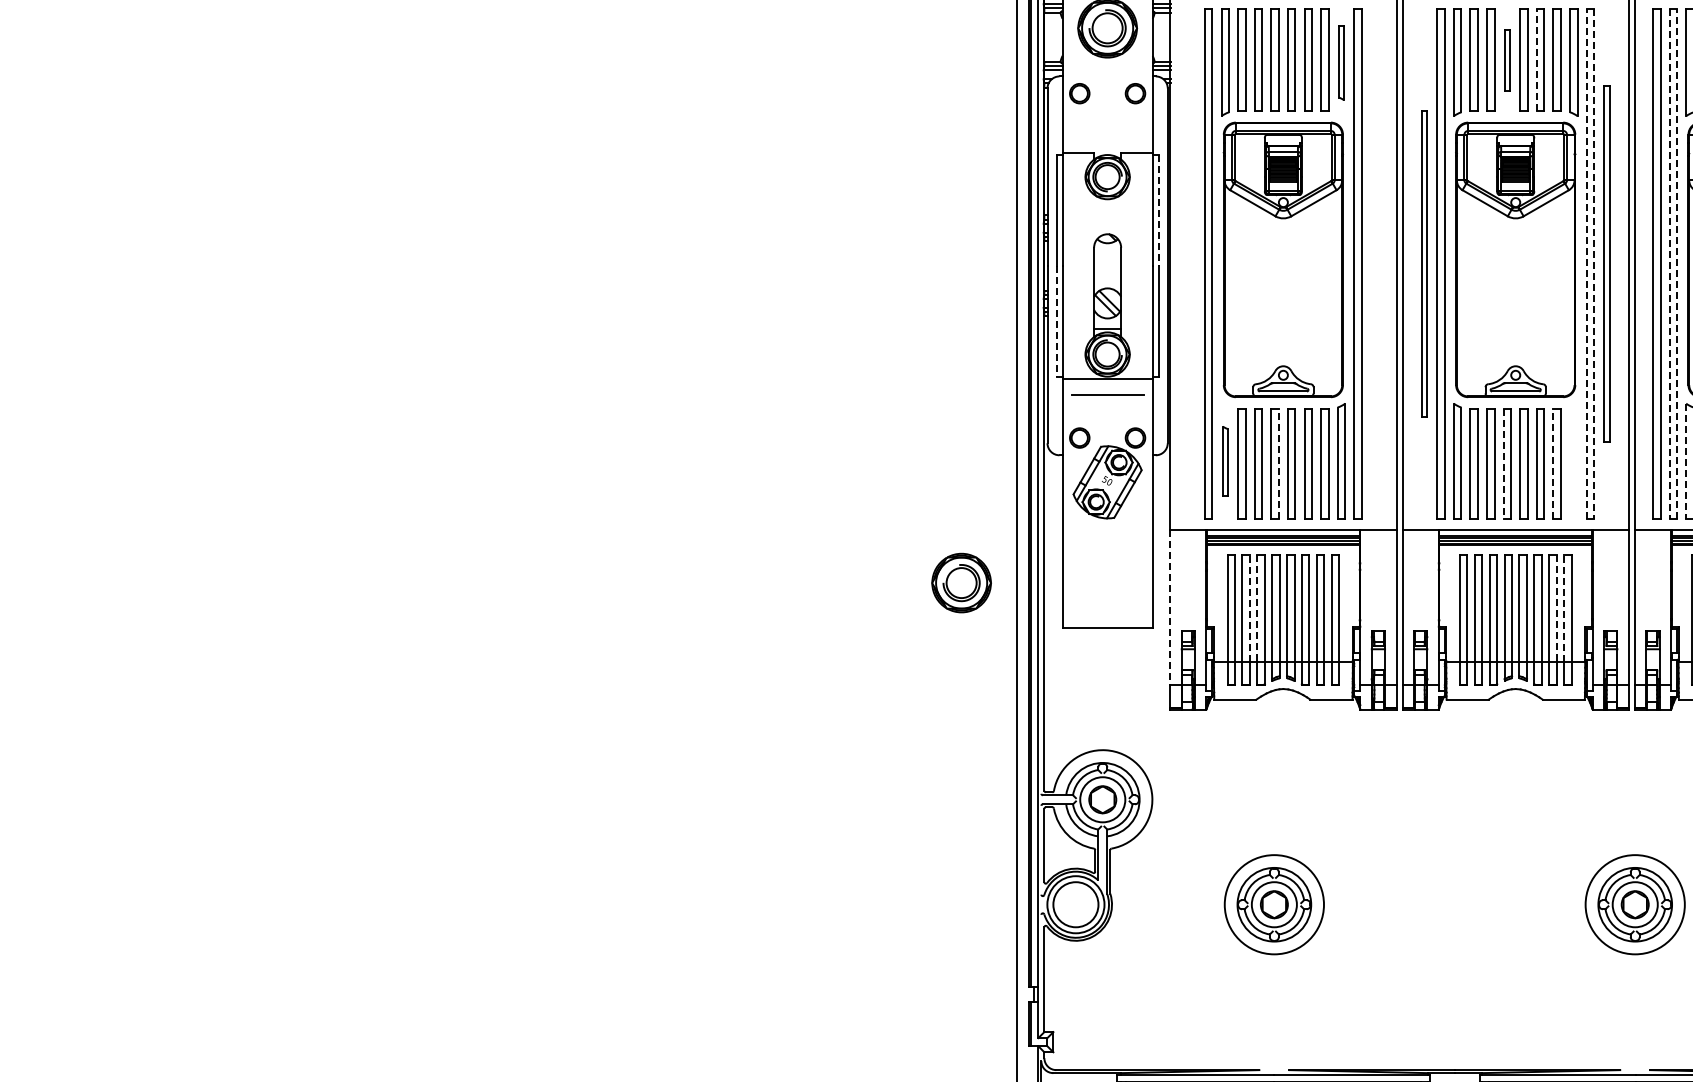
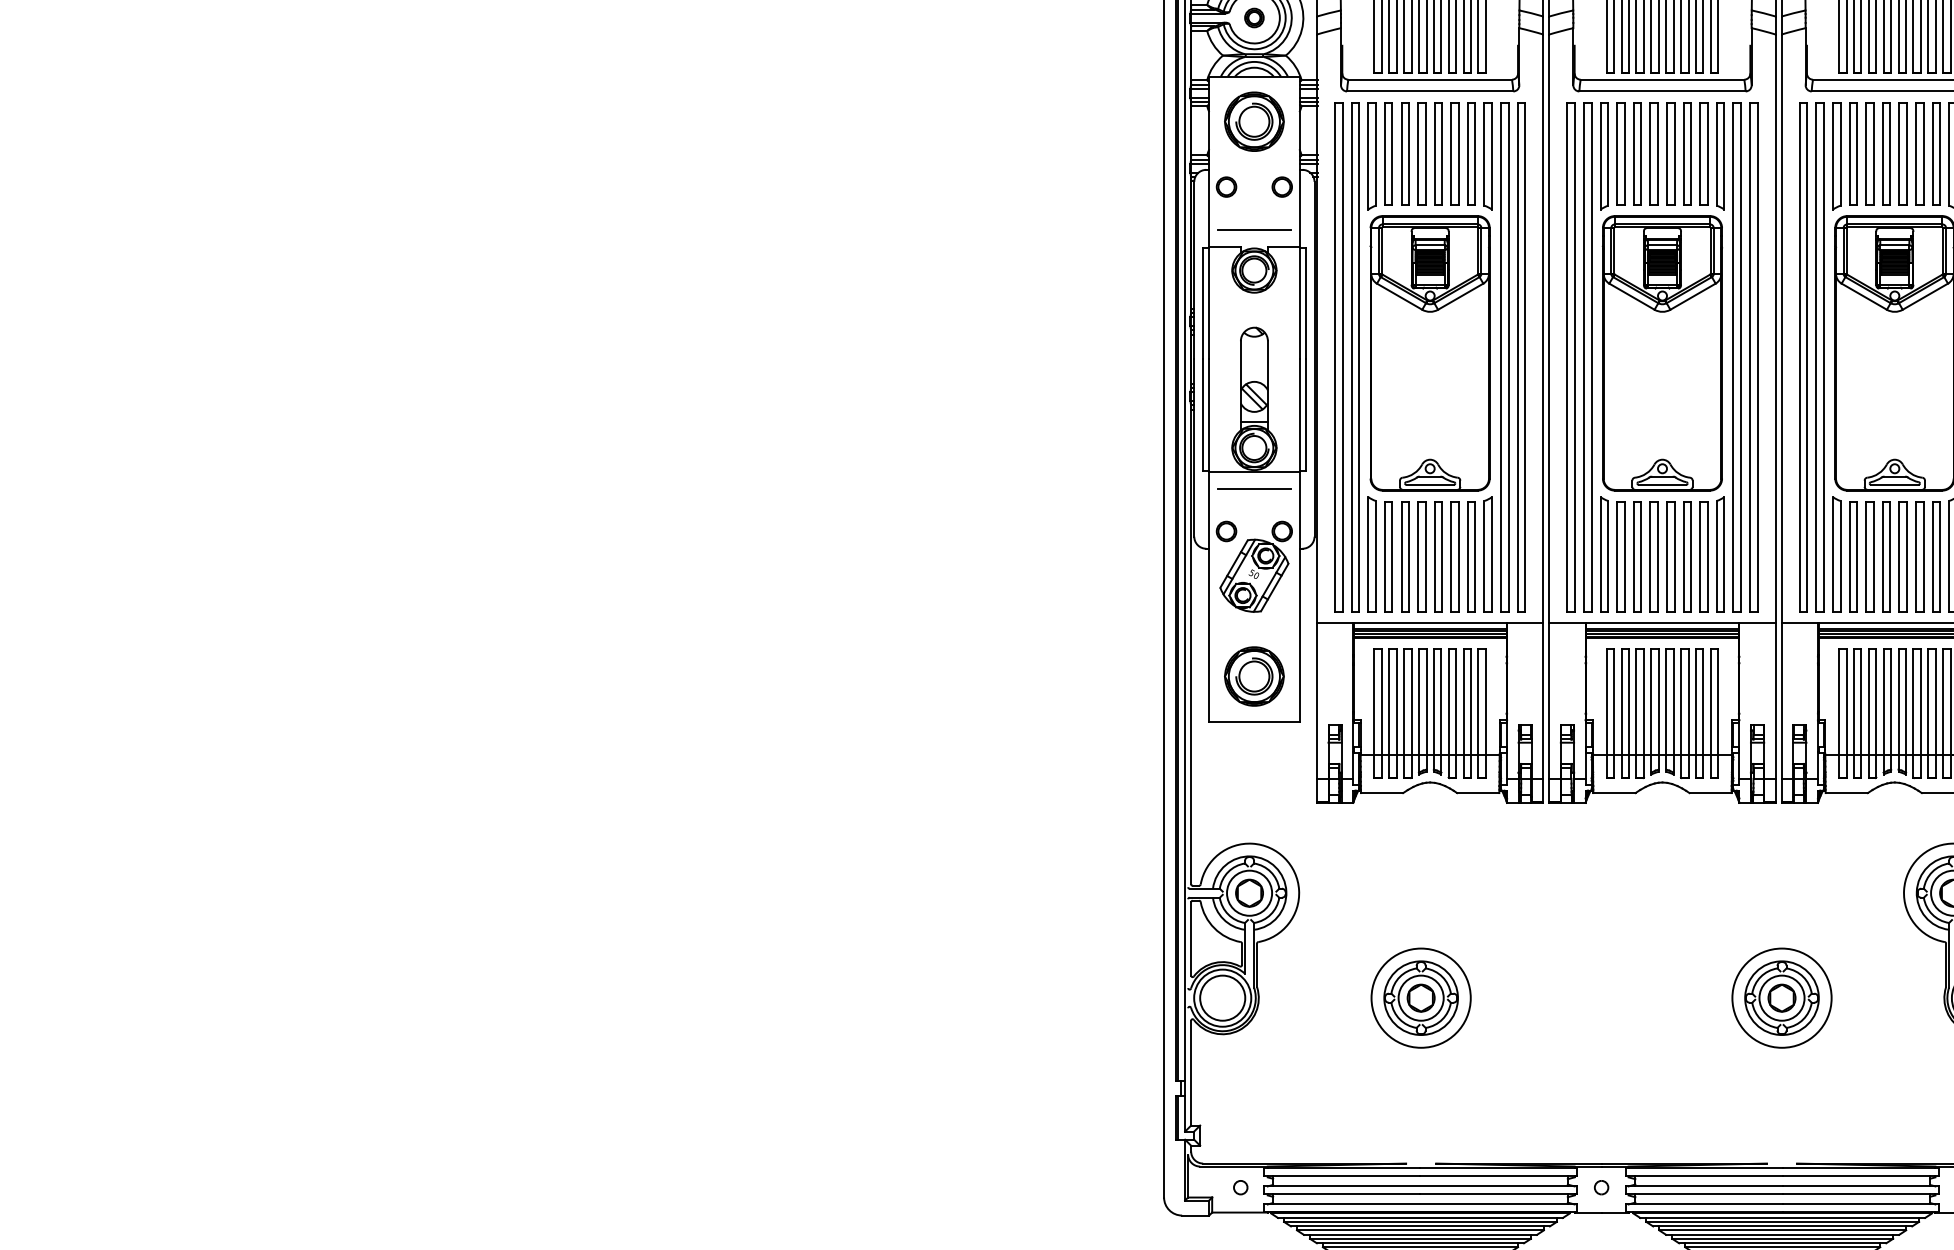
part: (1506, 60) -> (1653, 153), size x1.67
line: (1536, 60) -> (1683, 153), dashed -> solid
part: (1340, 63) -> (1487, 156), size x1.43
line: (1107, 137) -> (1254, 230), added
line: (1158, 210) -> (1305, 303), dashed -> solid
part: (1191, 264) -> (1338, 357), added
part: (1374, 264) -> (1521, 357), added
part: (1423, 264) -> (1570, 357), size x1.67
line: (1586, 264) -> (1733, 357), dashed -> solid
line: (1593, 264) -> (1740, 357), dashed -> solid
part: (1606, 264) -> (1753, 357), size x1.43
line: (1669, 264) -> (1816, 357), dashed -> solid
line: (1676, 264) -> (1823, 357), dashed -> solid
line: (1056, 321) -> (1203, 414), dashed -> solid
part: (1224, 461) -> (1371, 554), size x1.67
part: (1573, 461) -> (1720, 554), added
line: (1685, 461) -> (1832, 554), dashed -> solid
line: (1278, 463) -> (1425, 556), dashed -> solid
line: (1553, 463) -> (1700, 556), dashed -> solid
line: (1503, 464) -> (1650, 557), dashed -> solid
part: (961, 583) -> (1254, 676), moved
line: (1170, 607) -> (1317, 700), dashed -> solid
line: (1249, 608) -> (1396, 701), dashed -> solid
line: (1563, 608) -> (1710, 701), dashed -> solid
line: (1257, 609) -> (1404, 702), dashed -> solid
line: (1556, 609) -> (1703, 702), dashed -> solid

